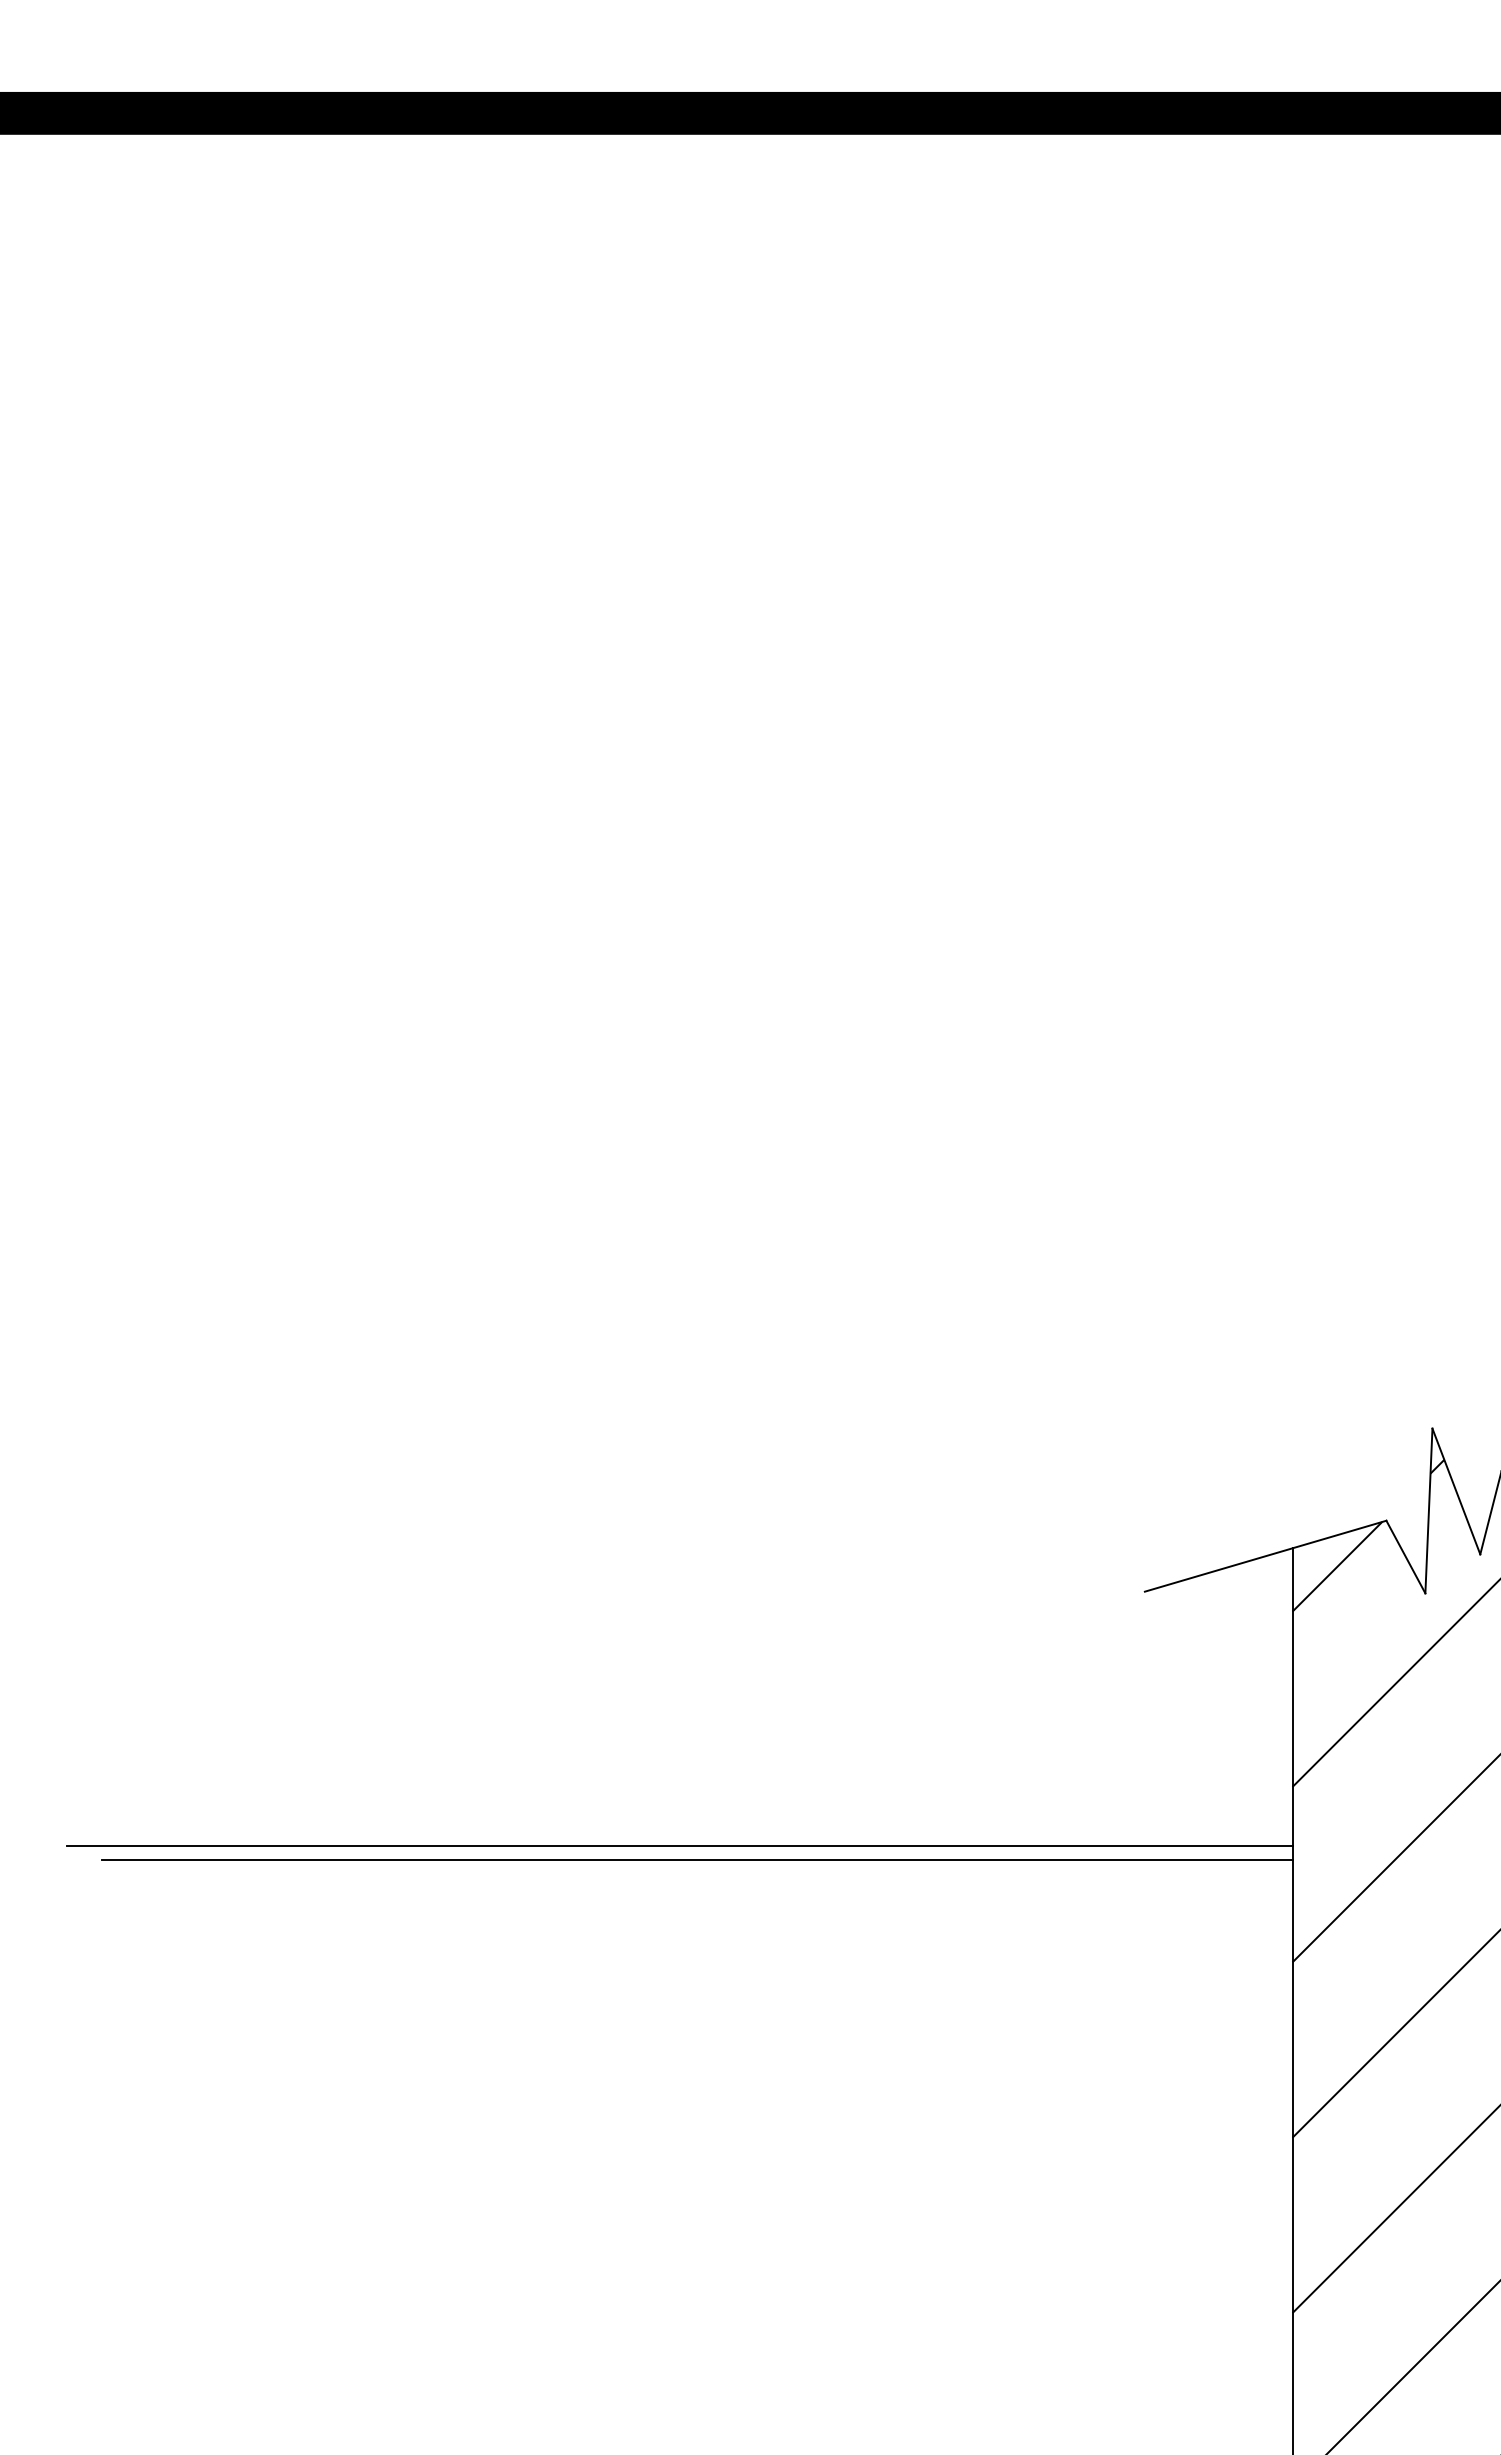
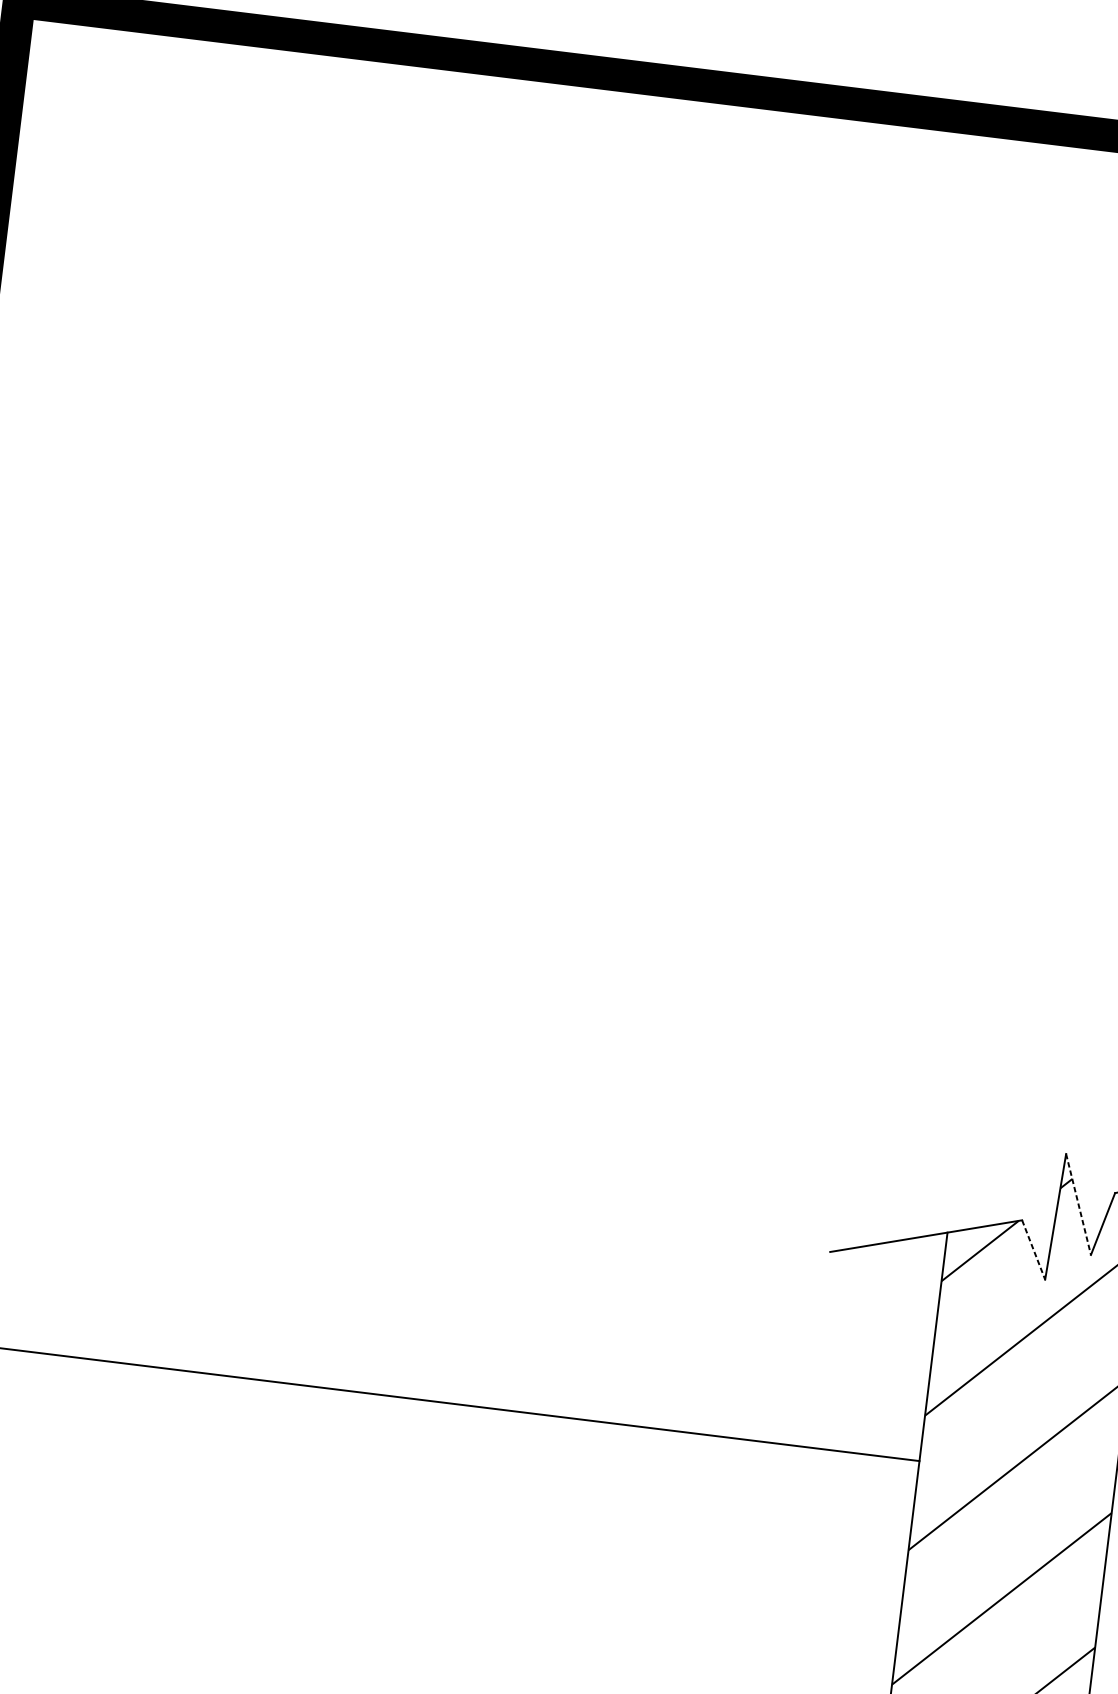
line: (1456, 1491) -> (1078, 1204), solid -> dashed
line: (1406, 1557) -> (1034, 1250), solid -> dashed
line: (697, 1860) -> (461, 1416), removed

